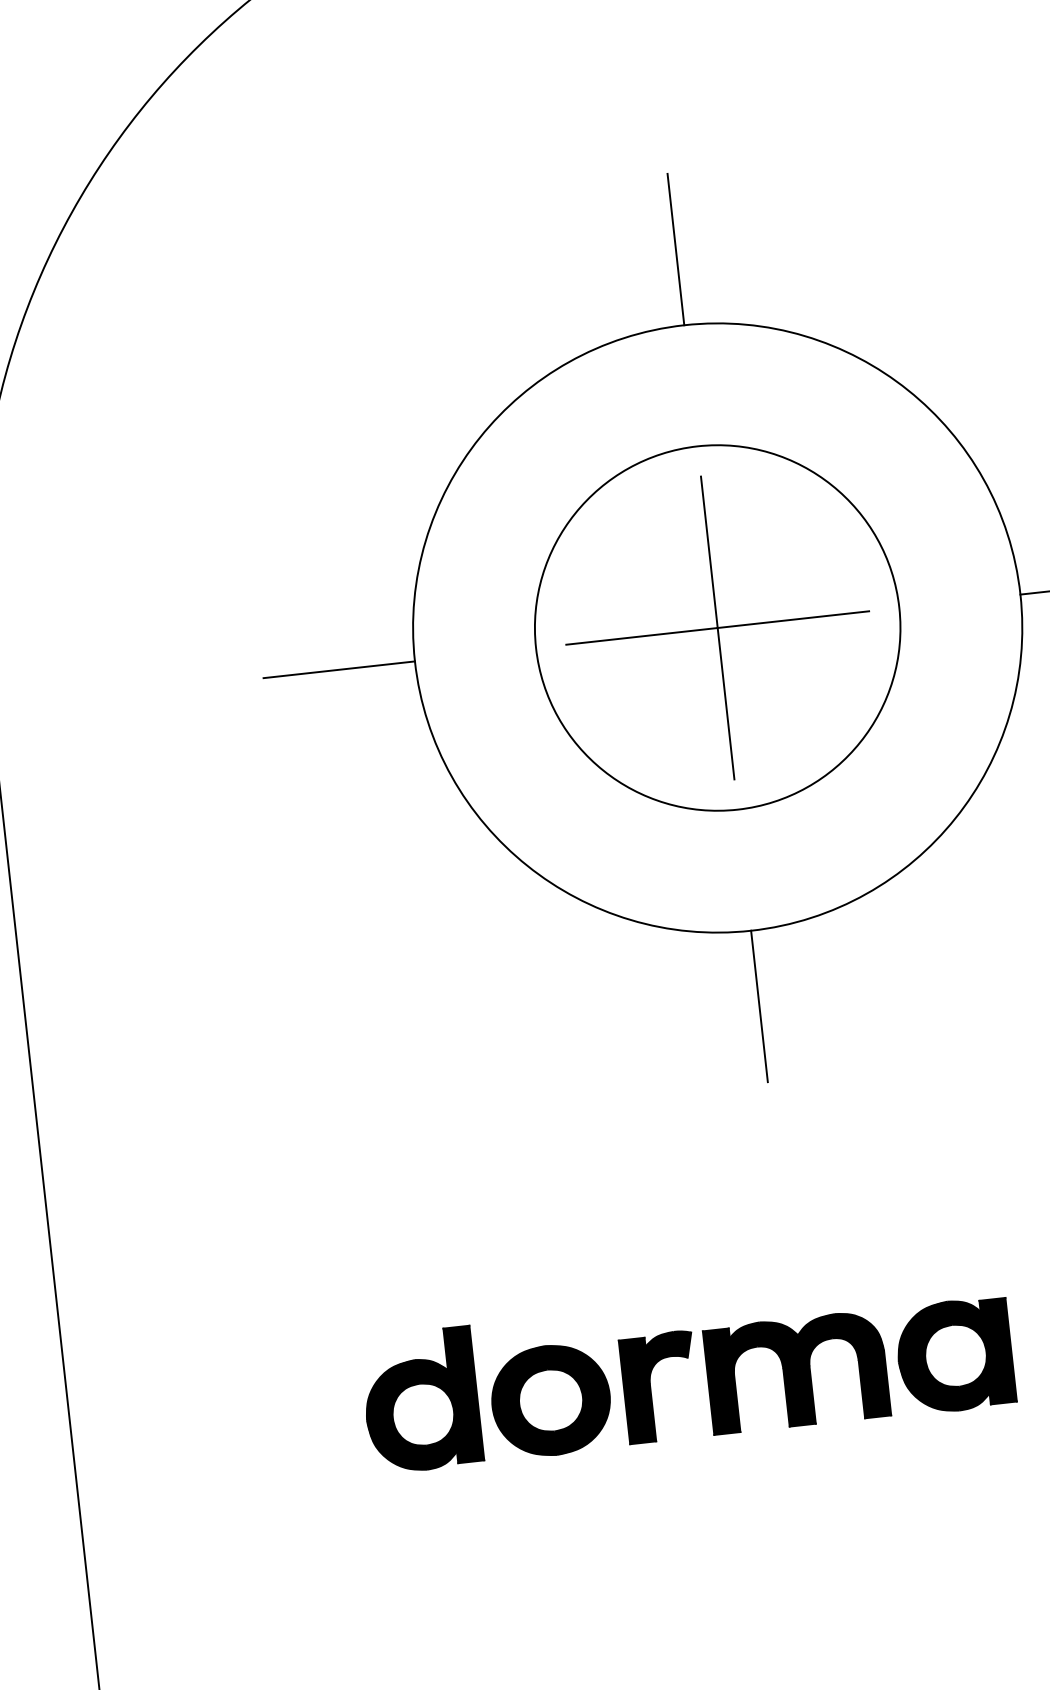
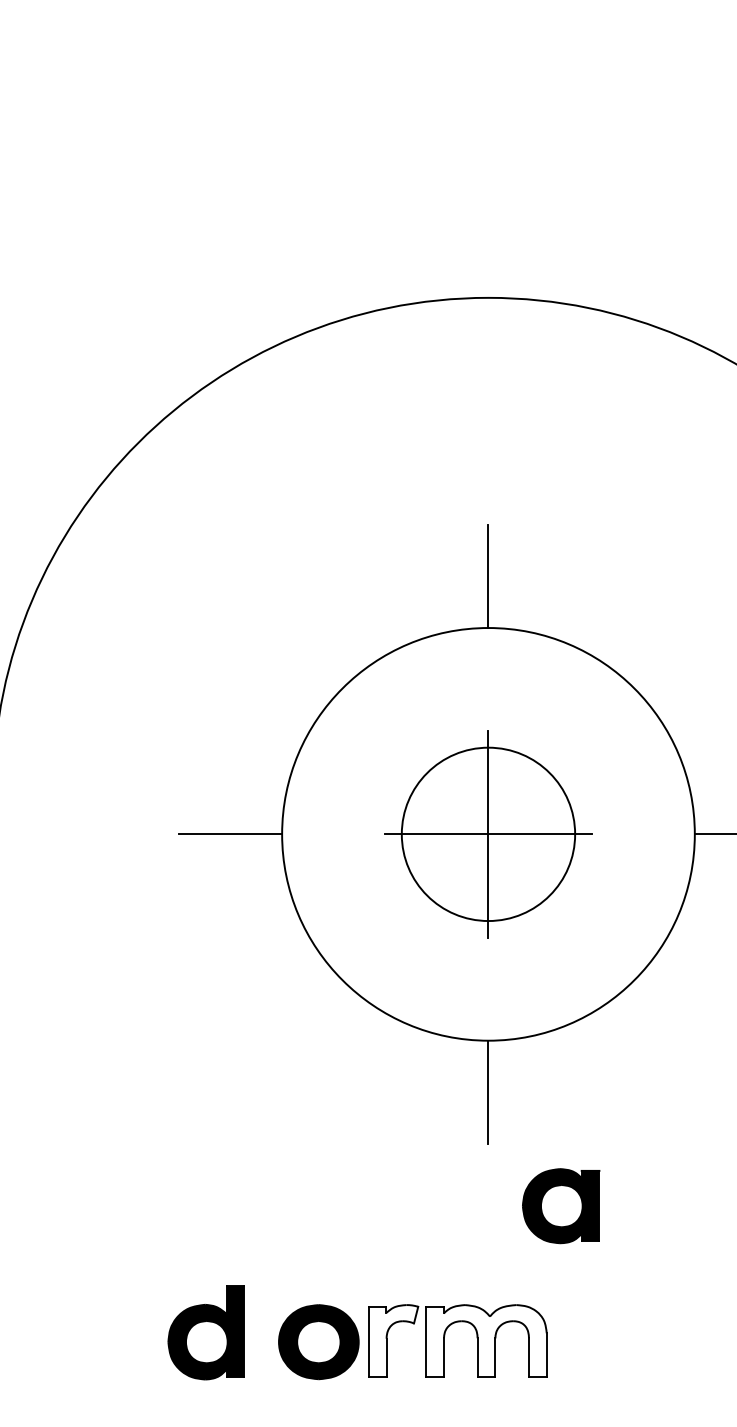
circle: (717, 628) -> (488, 834), size x0.7
part: (955, 1356) -> (561, 1206), moved
fill: (796, 1372) -> (486, 1341), removed
fill: (660, 1387) -> (393, 1341), removed
part: (419, 1400) -> (205, 1332), moved

